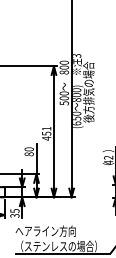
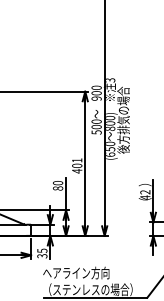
text: (64, 72) -> (96, 98), 800 -> 900
text: (46, 133) -> (77, 165), 451 -> 401

